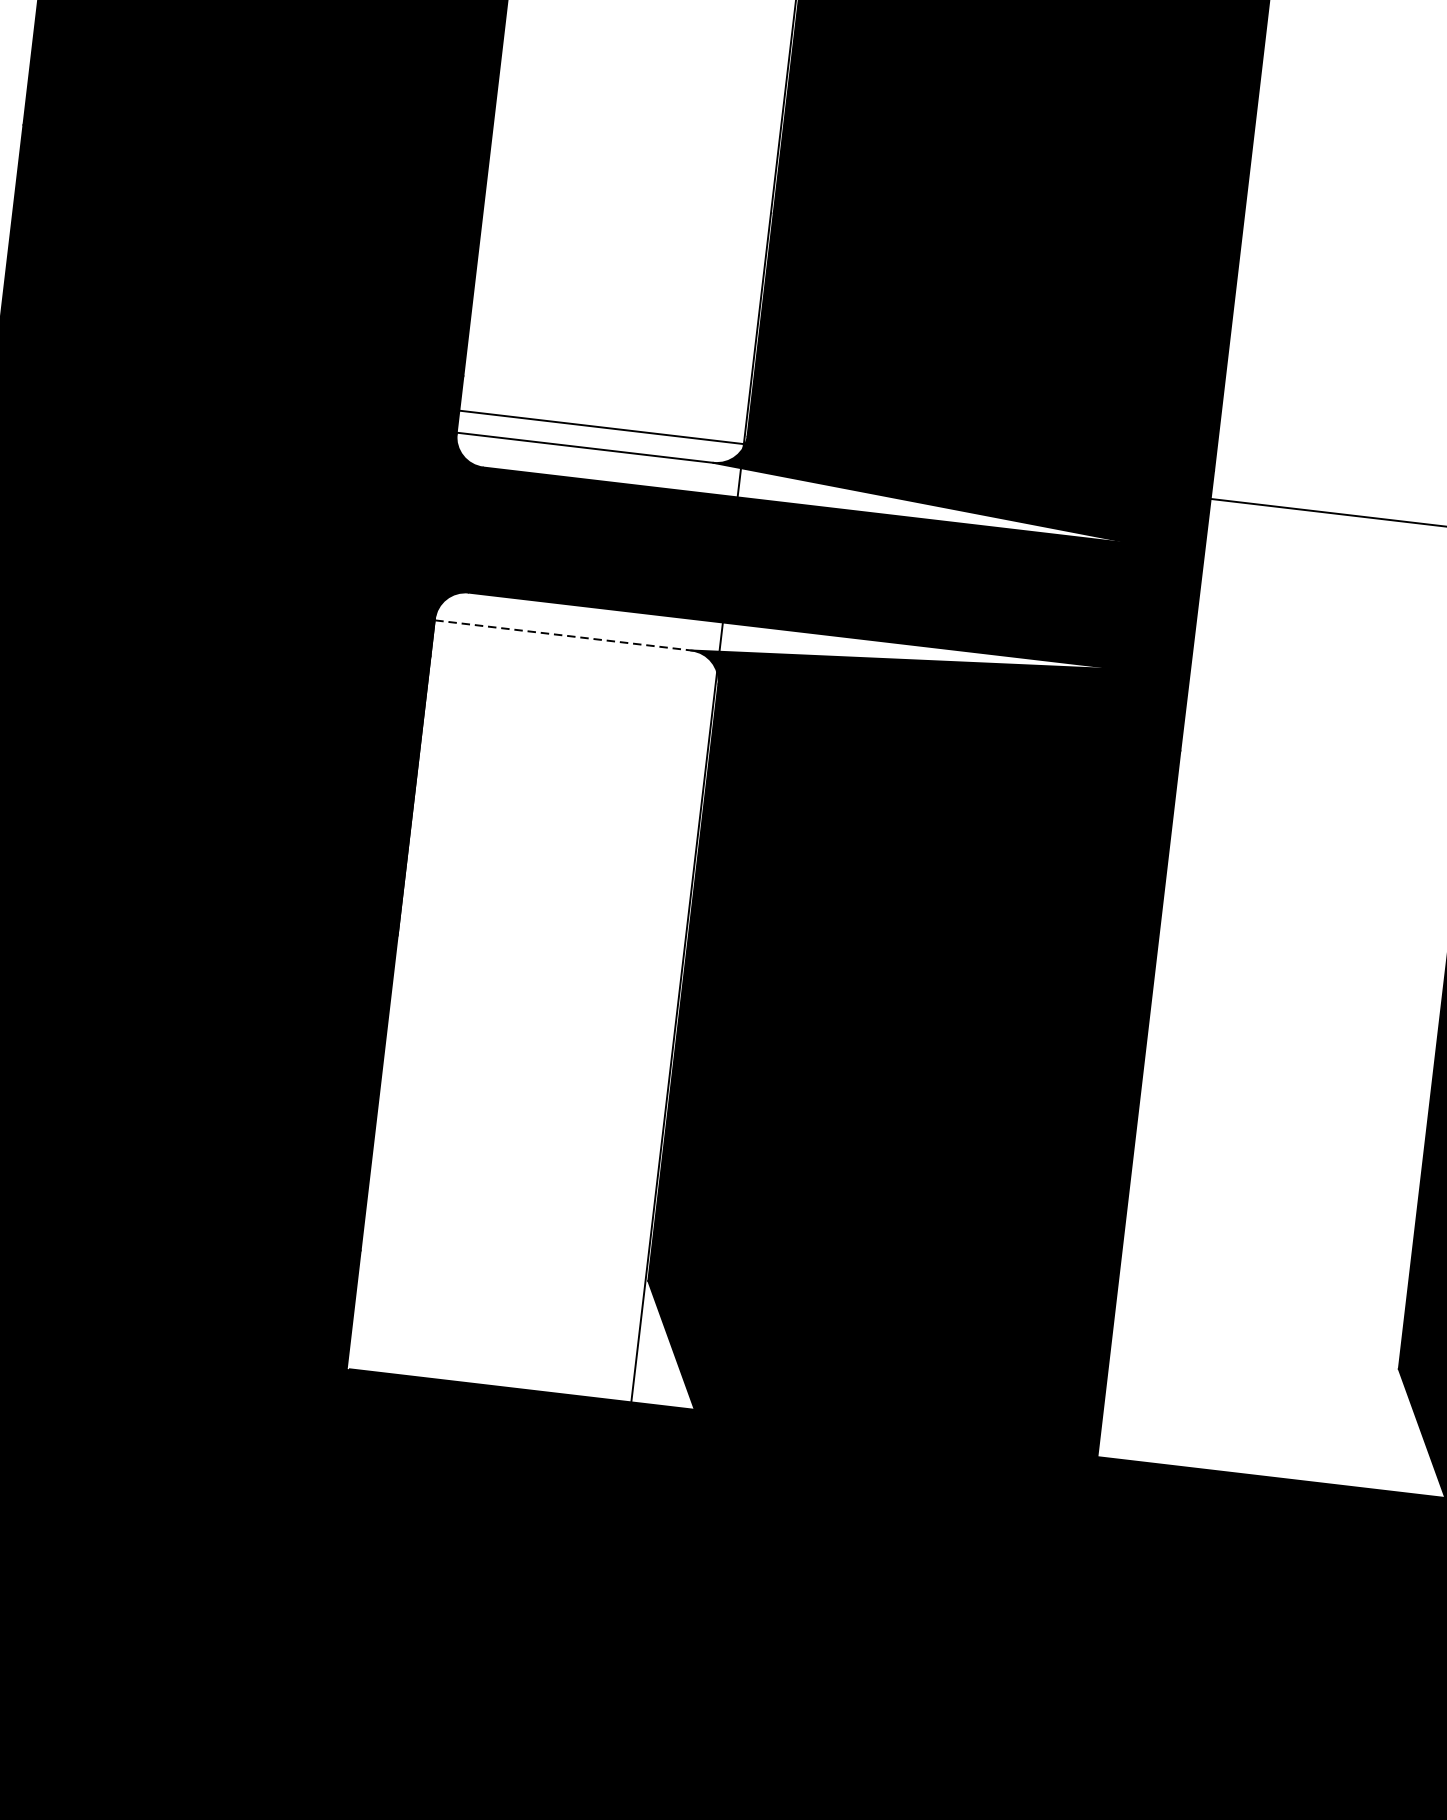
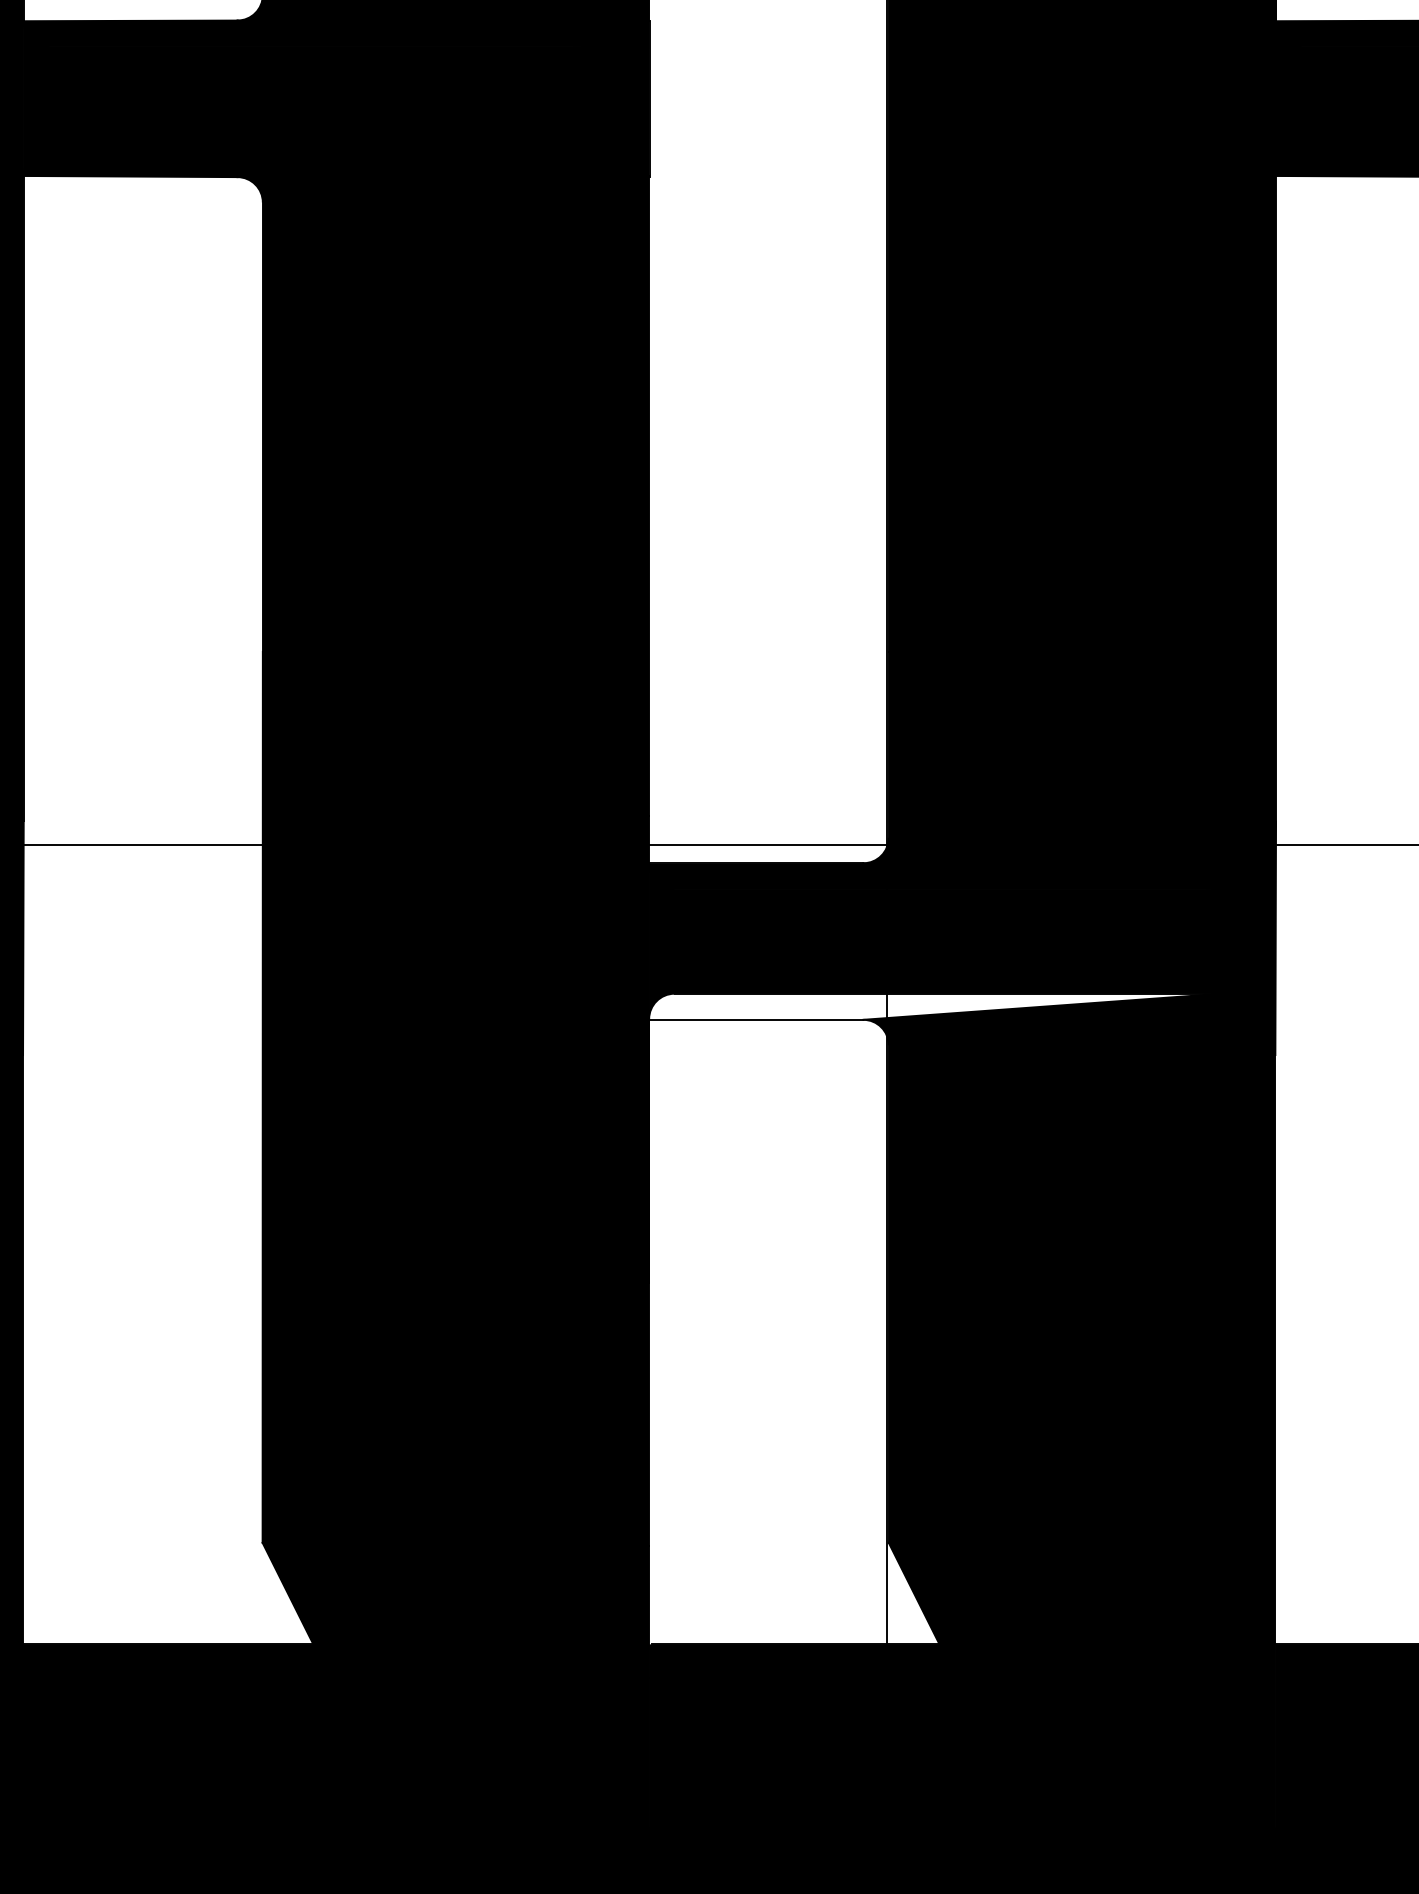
fill: (798, 488) -> (935, 876), added
line: (563, 635) -> (756, 1019), dashed -> solid

